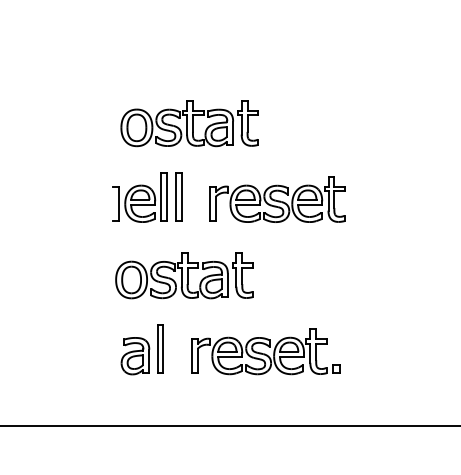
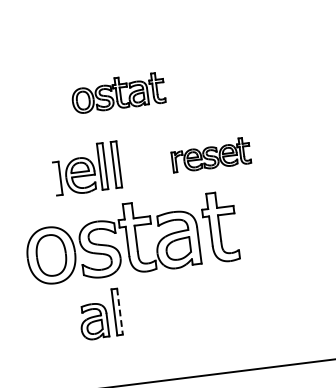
part: (189, 123) -> (118, 93), size x0.7
part: (277, 199) -> (211, 155), size x0.6
part: (184, 275) -> (131, 238), size x1.6
line: (163, 349) -> (120, 311), solid -> dashed
part: (265, 351) -> (217, 301), removed

